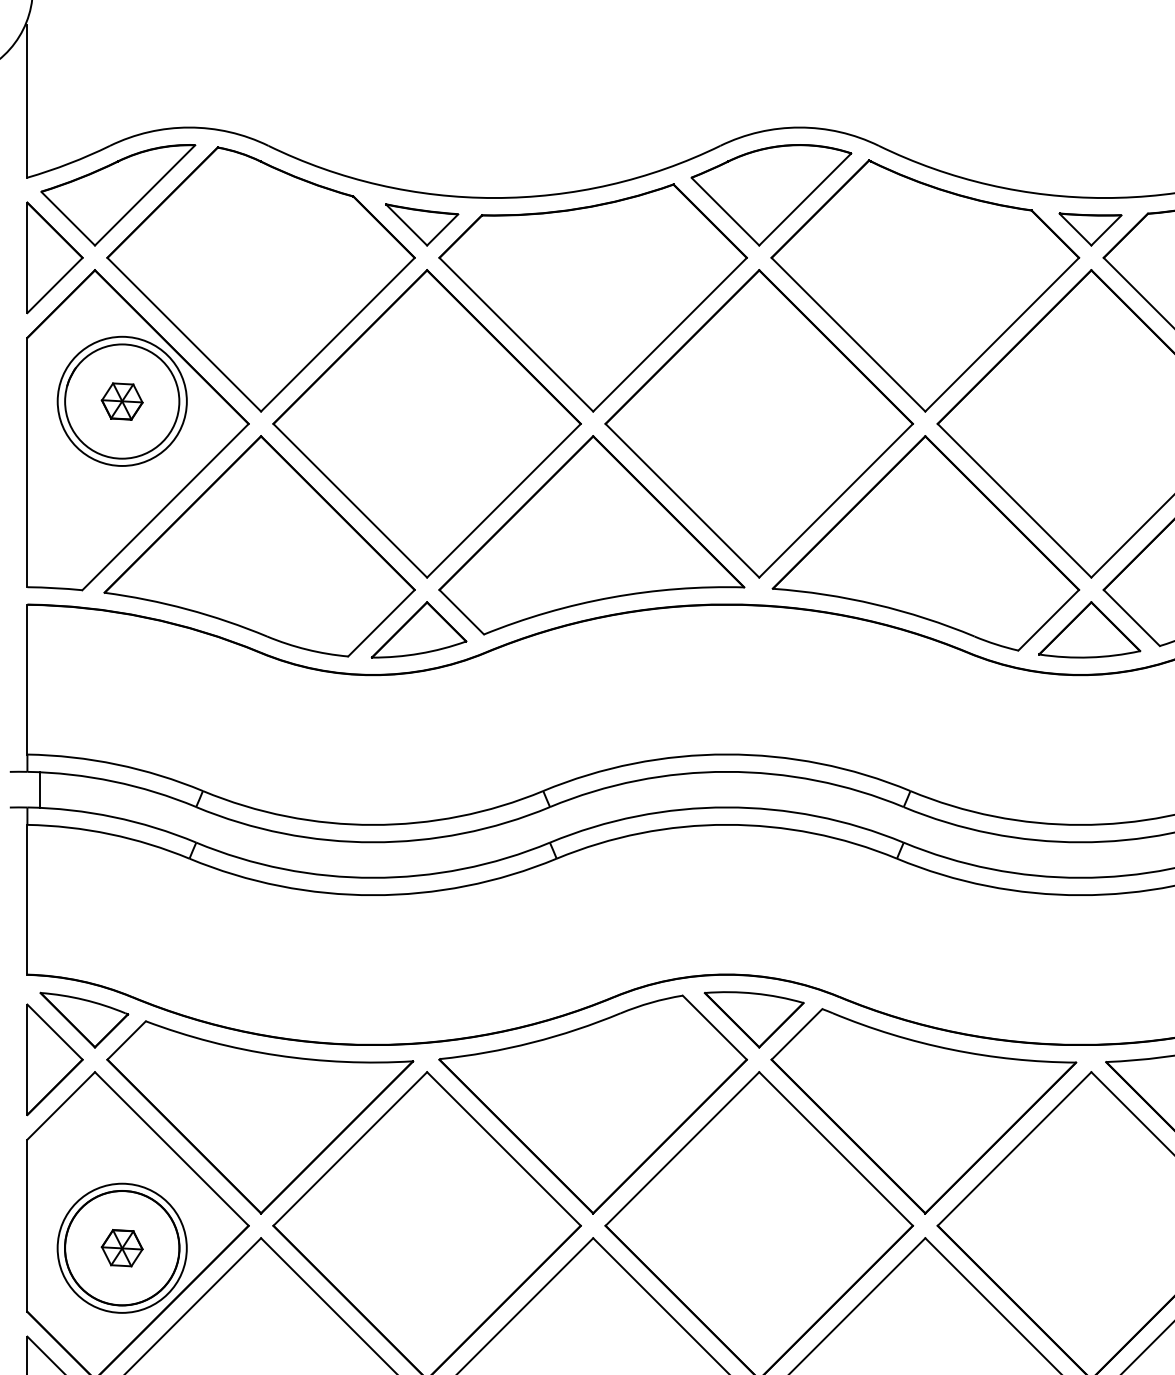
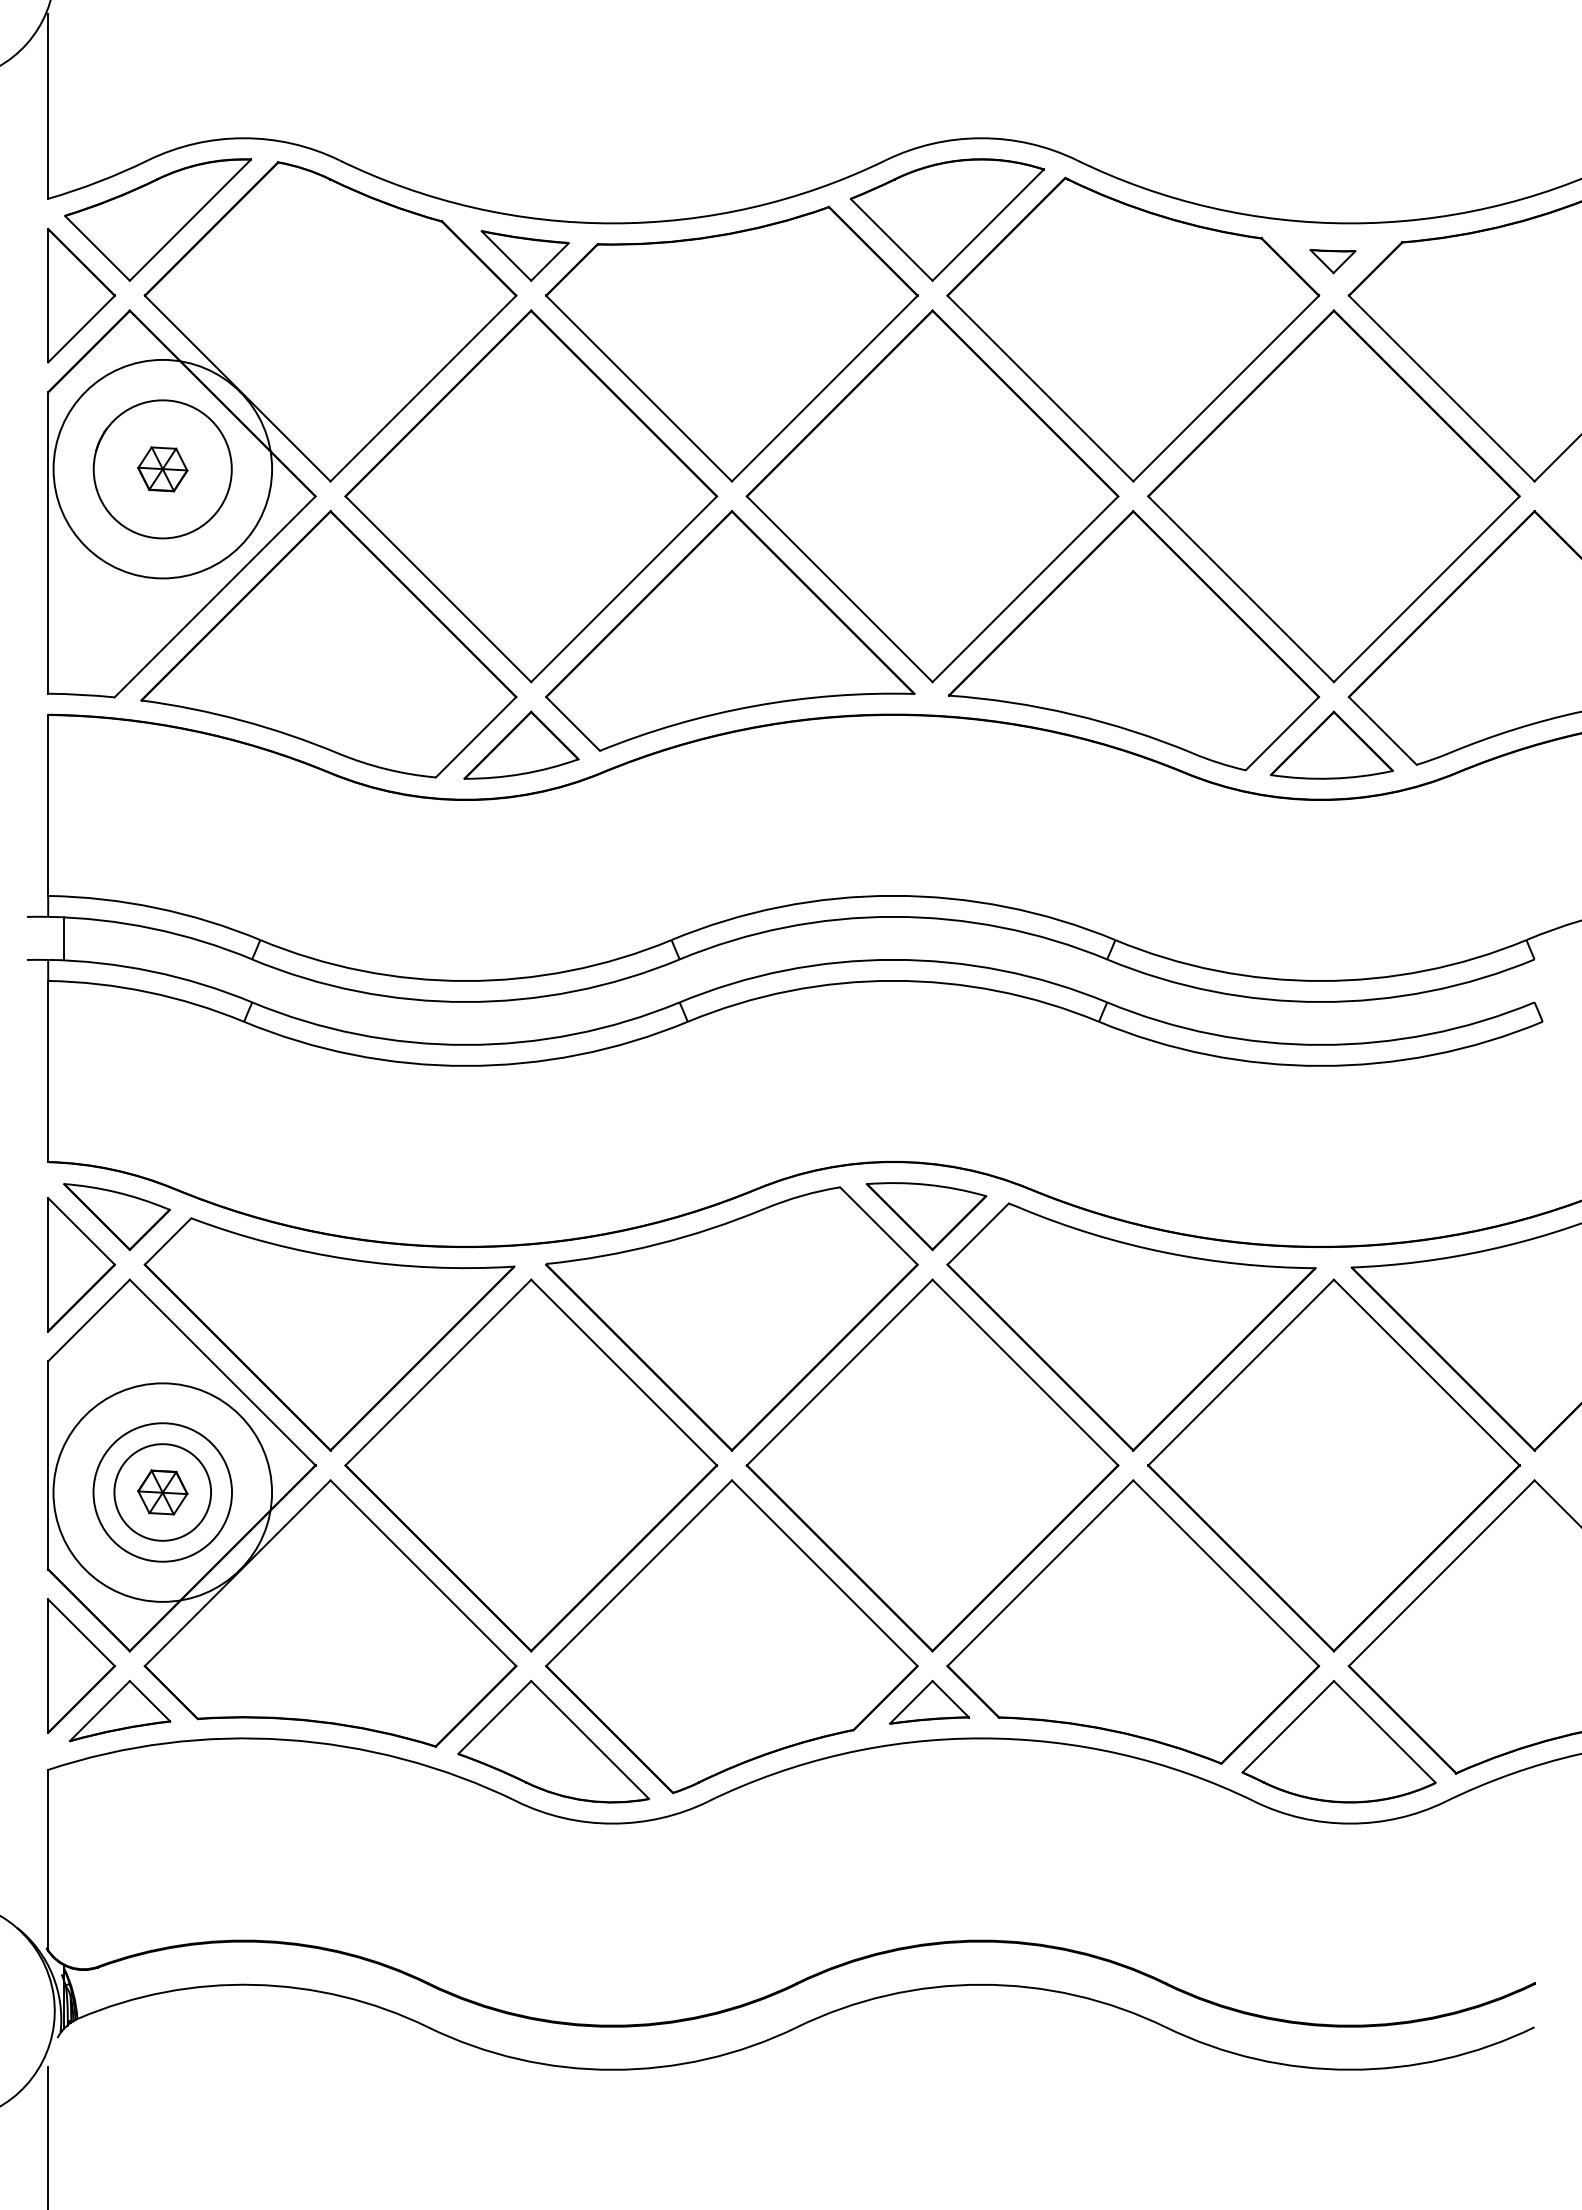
part: (1090, 229) -> (1332, 261), size x0.6
circle: (122, 401) -> (162, 469), size x1.4
circle: (122, 1248) -> (162, 1492), size x0.7
circle: (122, 1248) -> (162, 1492), size x1.4

